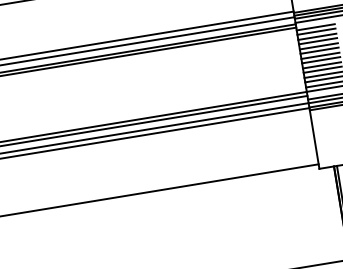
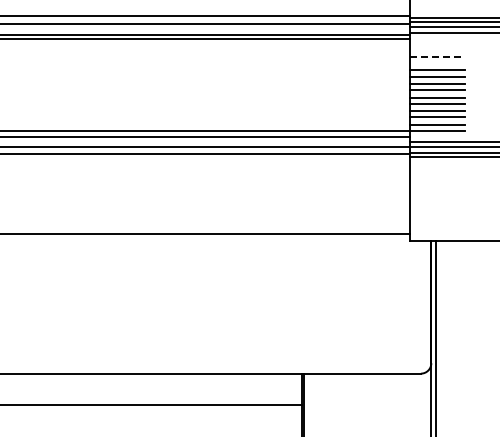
line: (315, 27) -> (437, 43), removed
line: (316, 31) -> (437, 49), removed
line: (317, 36) -> (438, 56), solid -> dashed
line: (318, 41) -> (437, 63), removed

